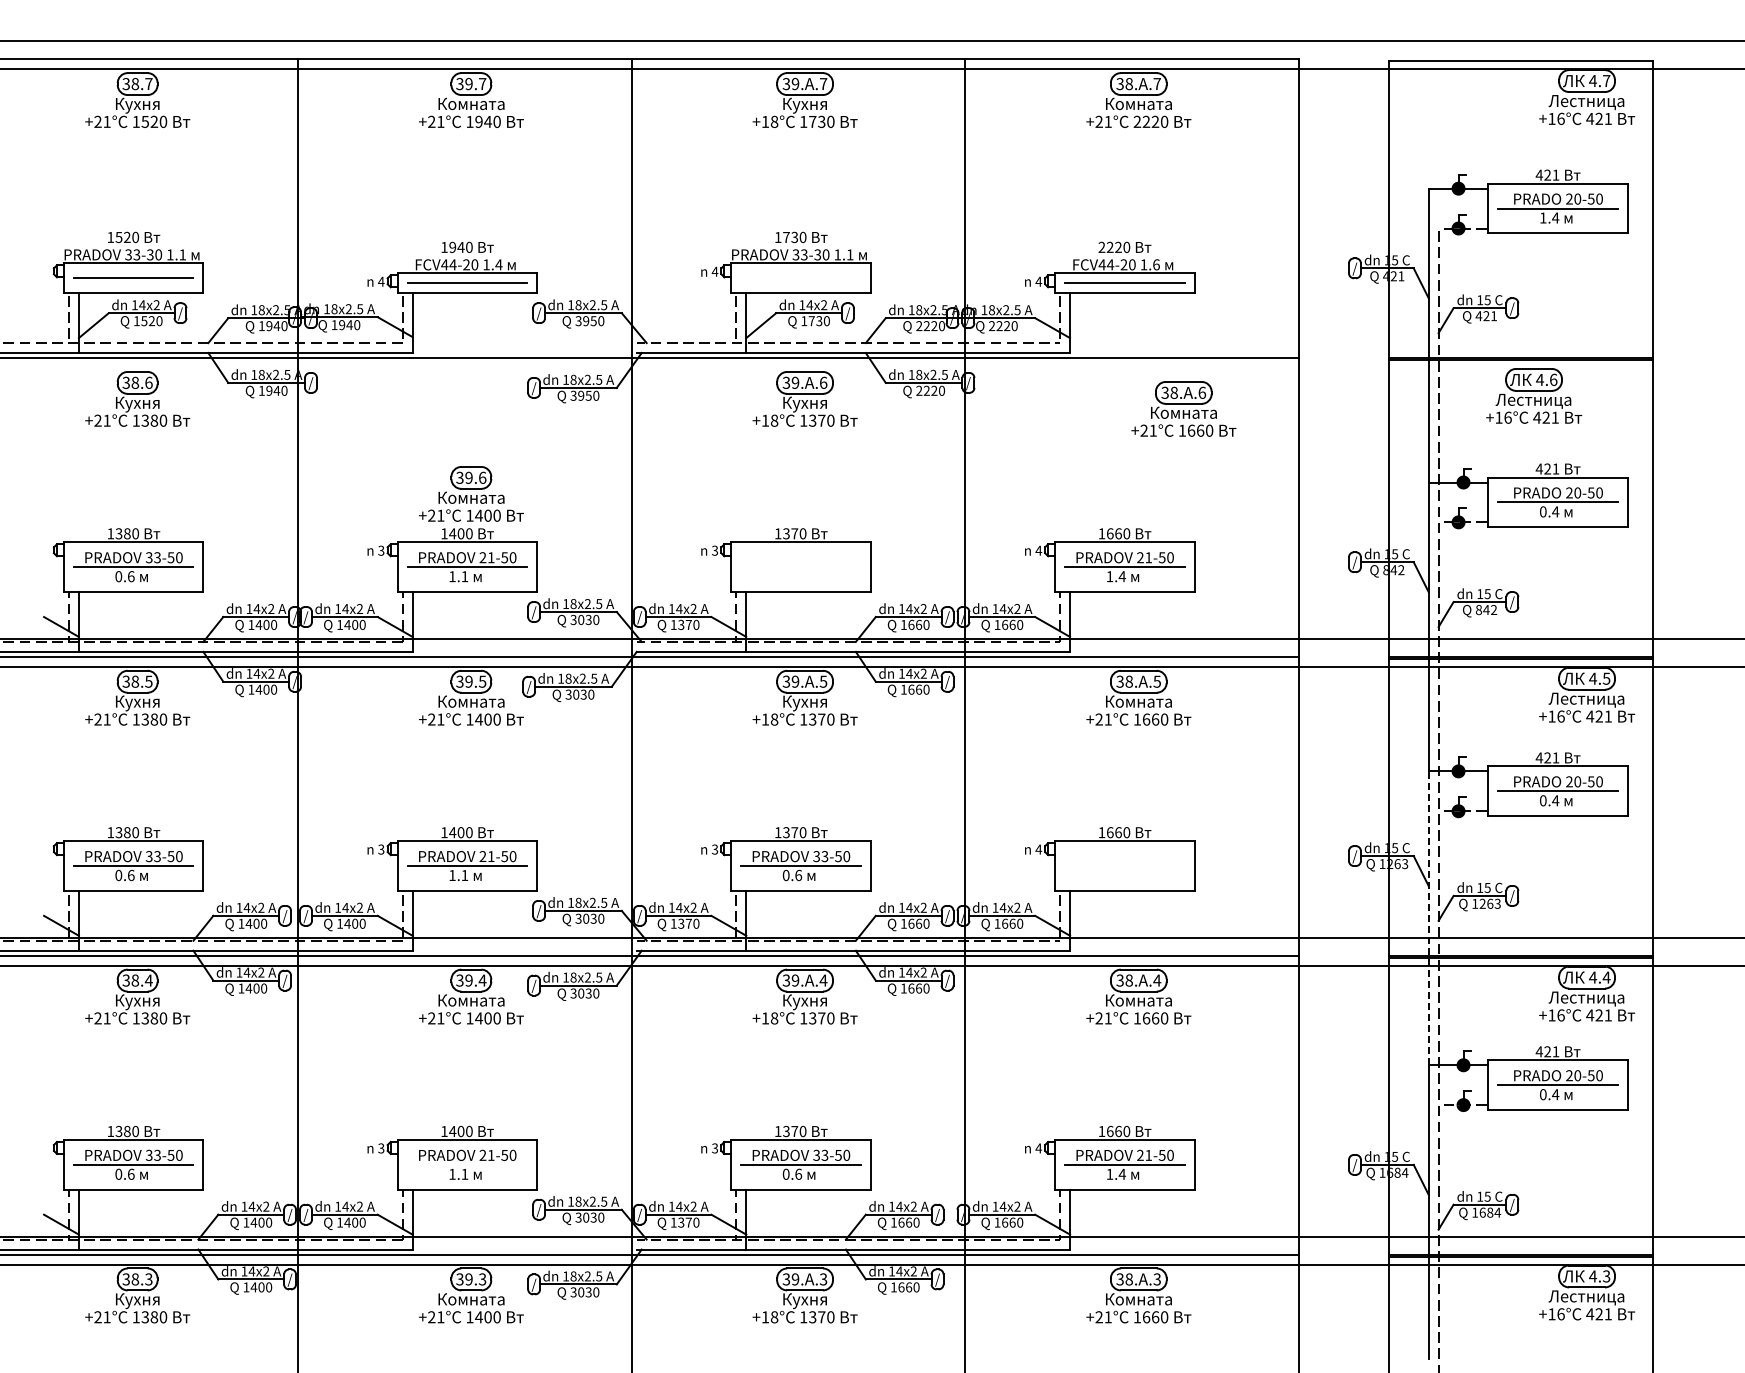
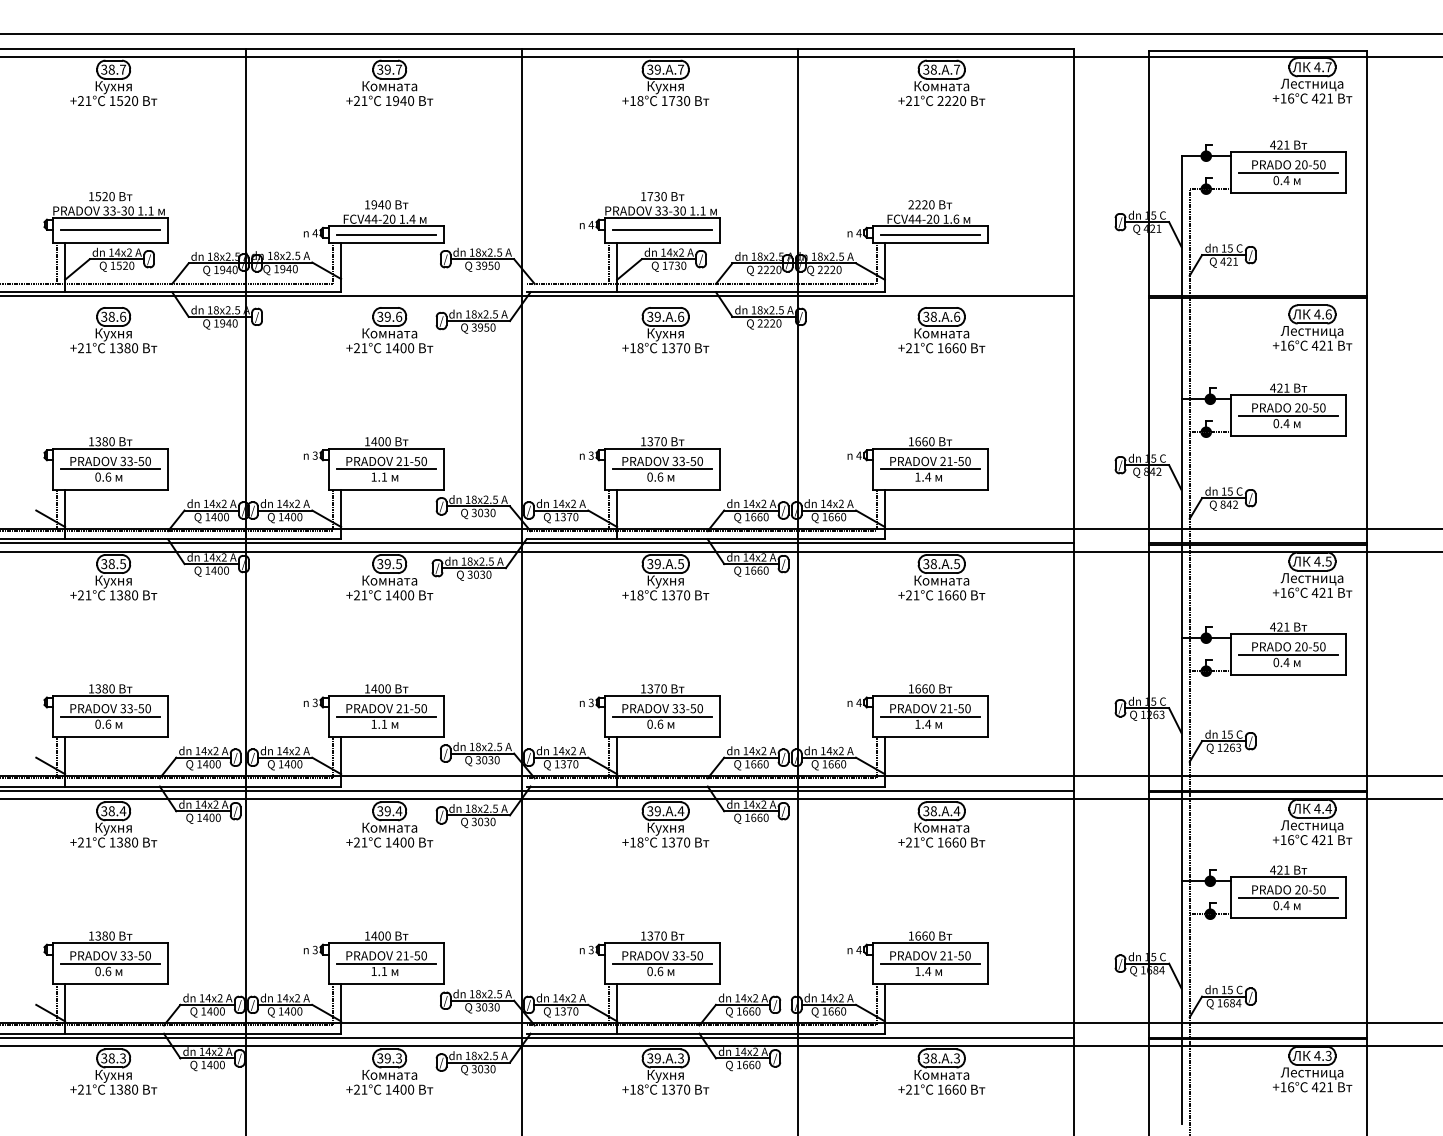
text: (1543, 217) -> (1276, 180), 1.4 -> 0.4
line: (800, 278) -> (661, 230), added
part: (1534, 395) -> (1312, 327), moved
part: (1183, 408) -> (941, 329), moved
part: (471, 493) -> (389, 329), moved
part: (800, 567) -> (661, 469), added
part: (1124, 865) -> (929, 716), added
line: (1428, 918) -> (1181, 759), dashed -> solid
line: (467, 1164) -> (386, 963), added

